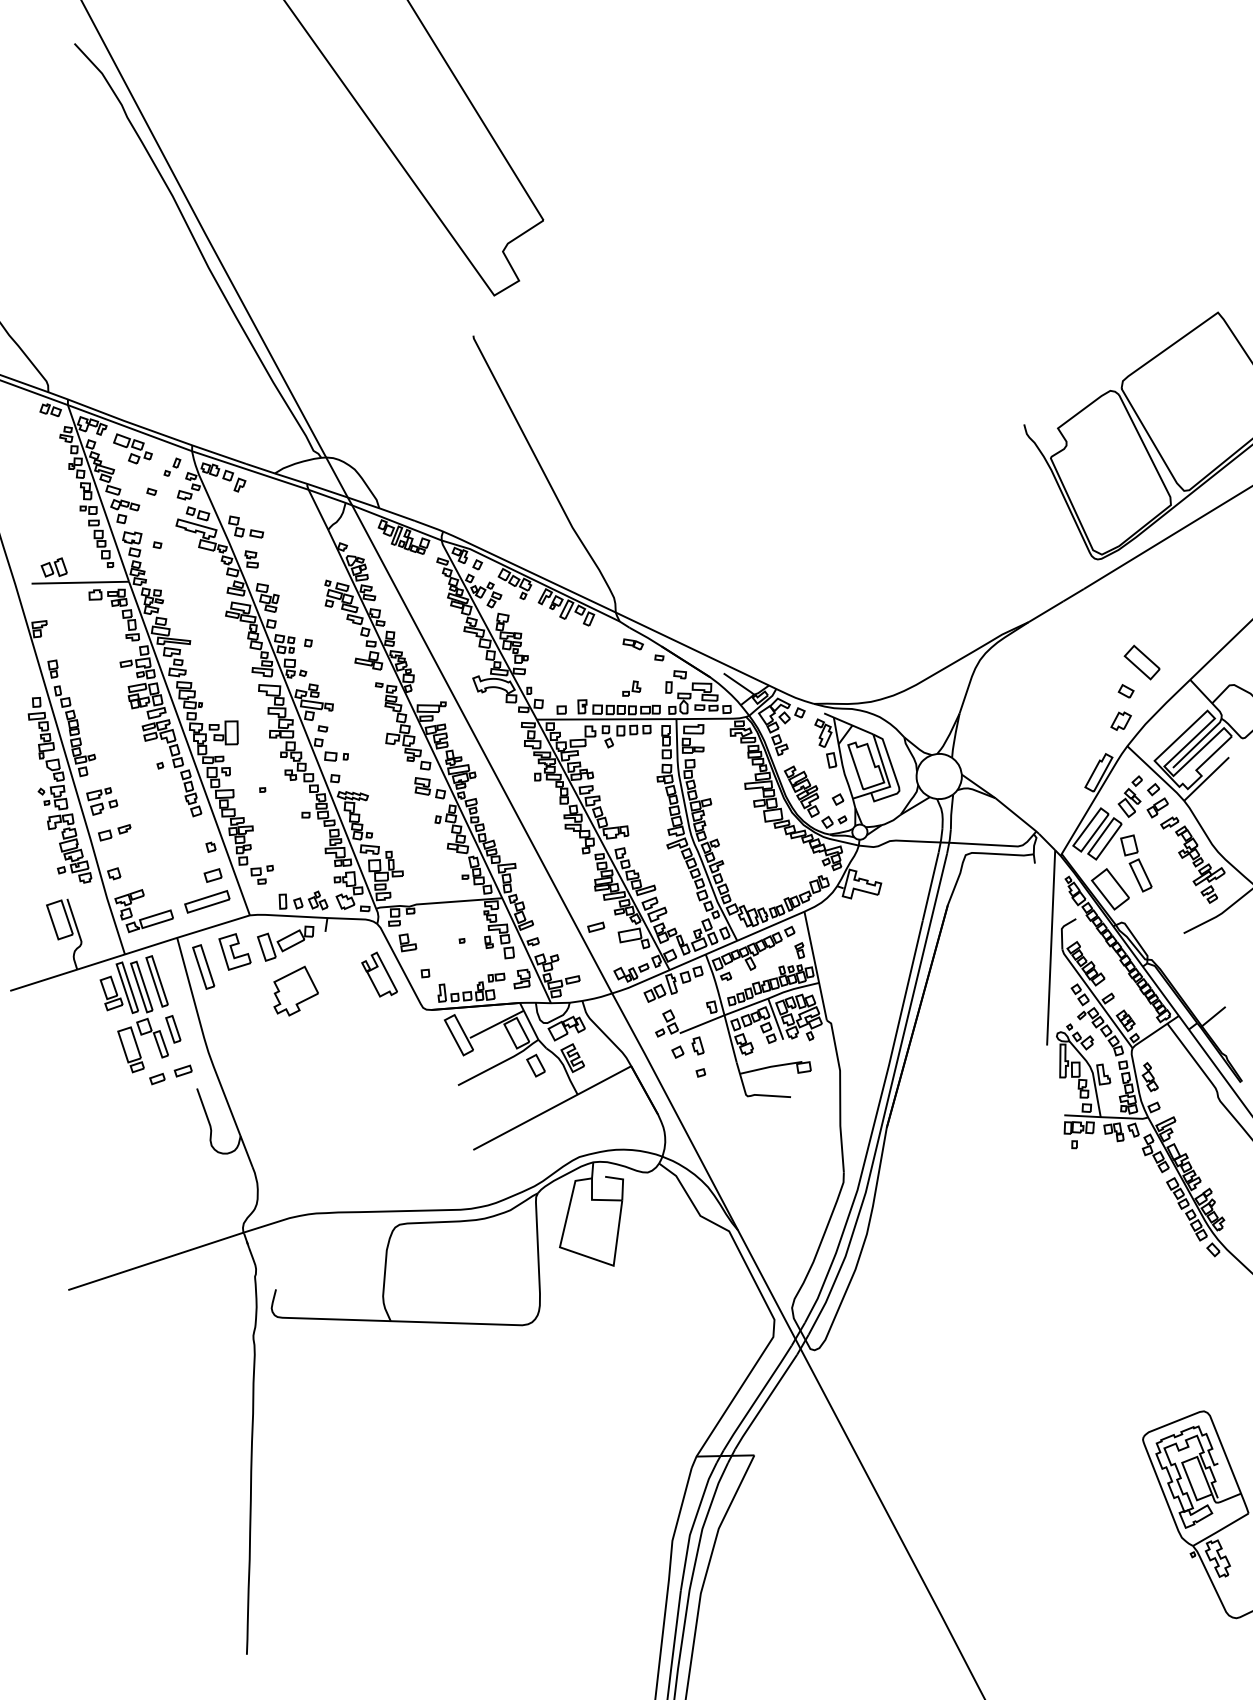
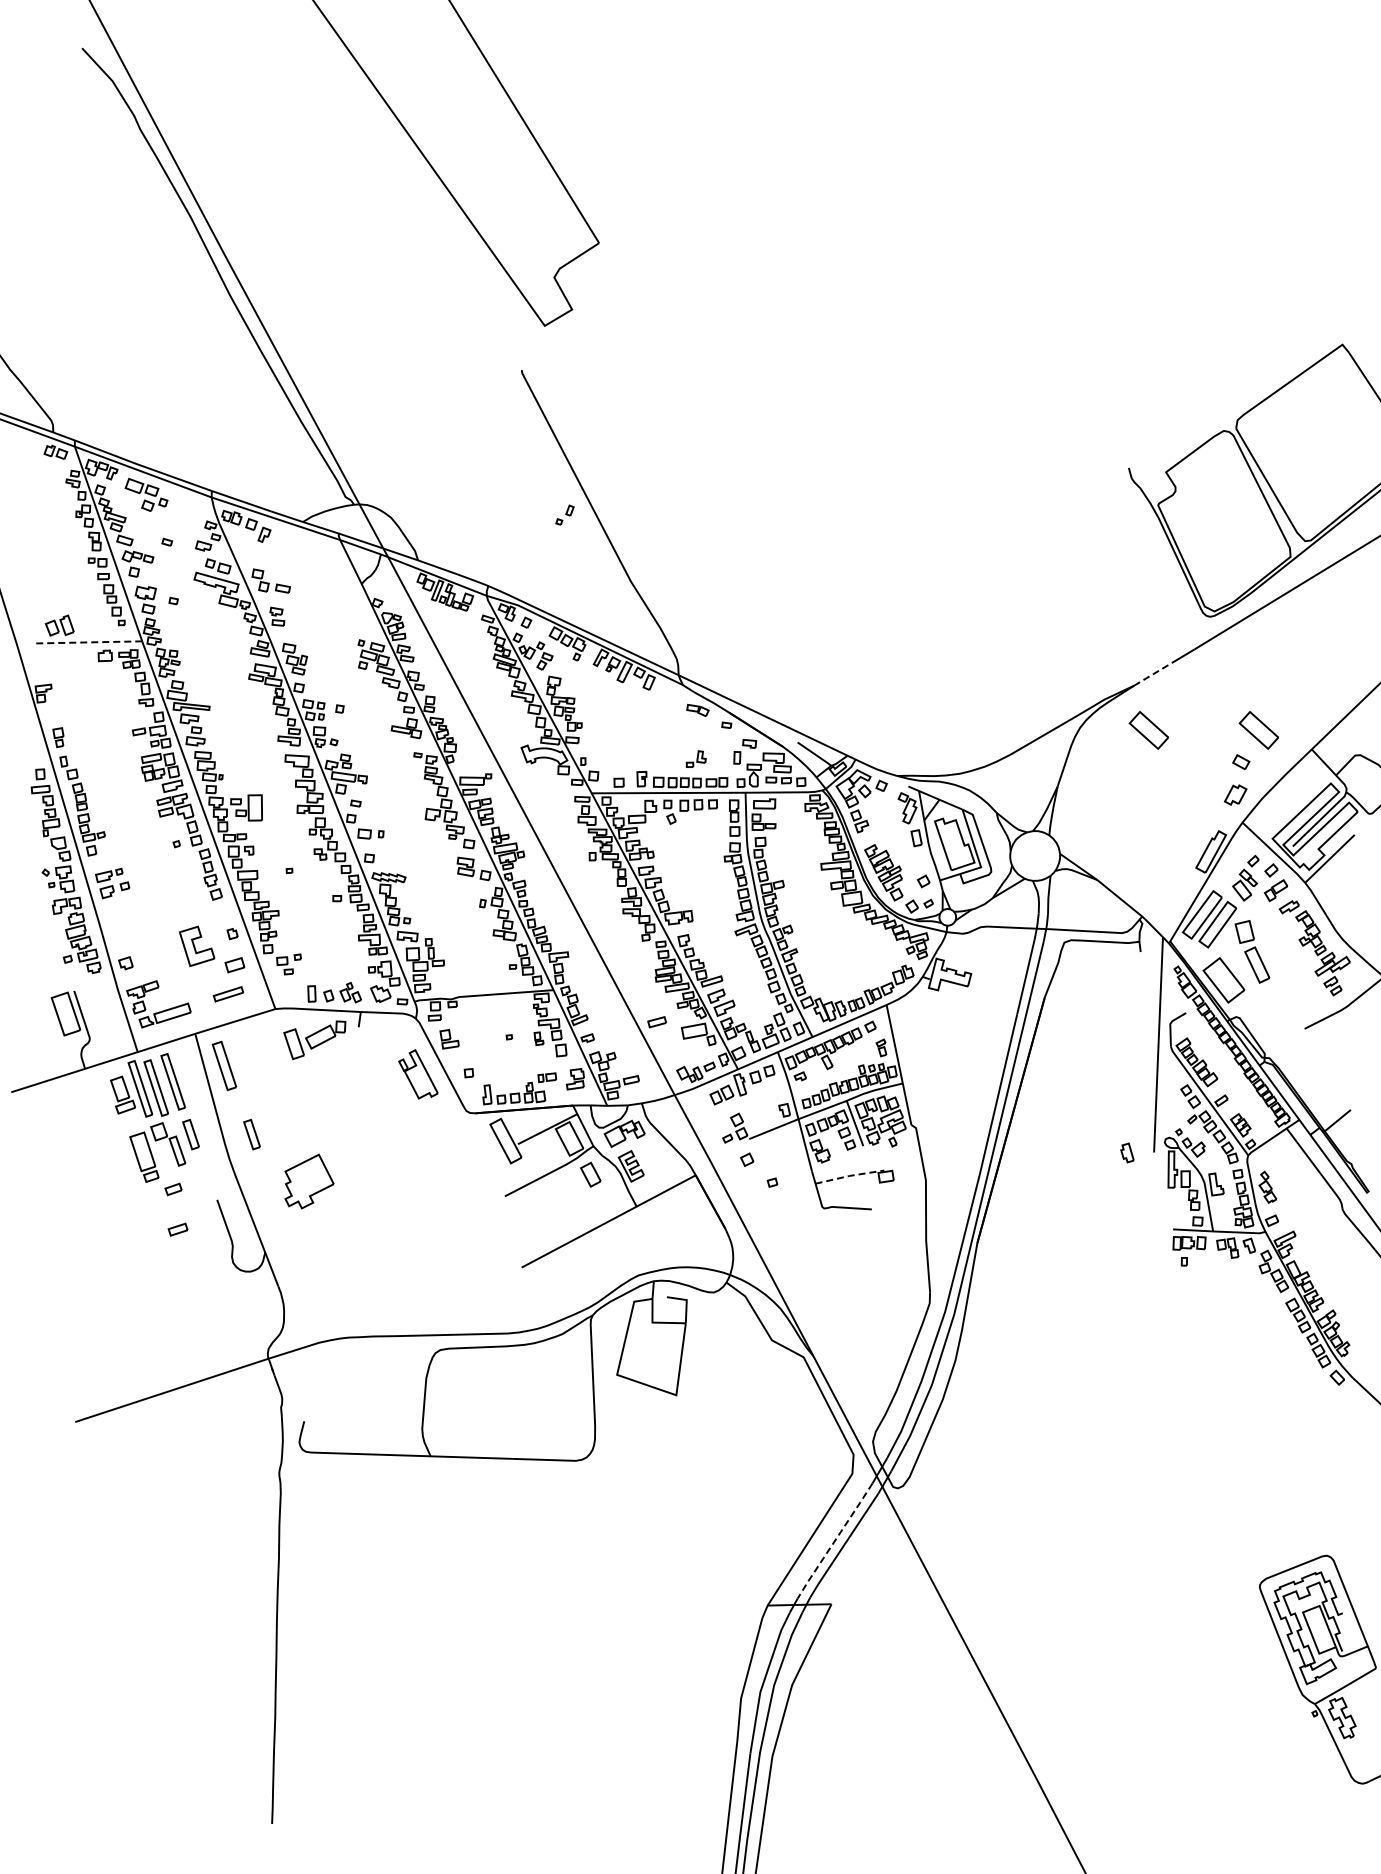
part: (171, 466) -> (564, 514), moved
line: (80, 582) -> (88, 642), solid -> dashed
line: (1046, 611) -> (1153, 674), solid -> dashed
part: (1042, 662) -> (1148, 730), added
part: (114, 832) -> (126, 917), removed
part: (207, 902) -> (228, 994), size x0.6
part: (234, 951) -> (196, 945), moved
part: (296, 991) -> (309, 1181), moved
part: (228, 1029) -> (251, 1134), added
part: (698, 1045) -> (1127, 1152), moved
line: (770, 1066) -> (849, 1175), solid -> dashed
part: (182, 1070) -> (177, 1229), moved
line: (757, 1398) -> (834, 1541), solid -> dashed

